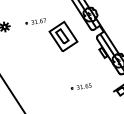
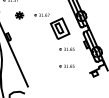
part: (76, 62) -> (66, 48), added

